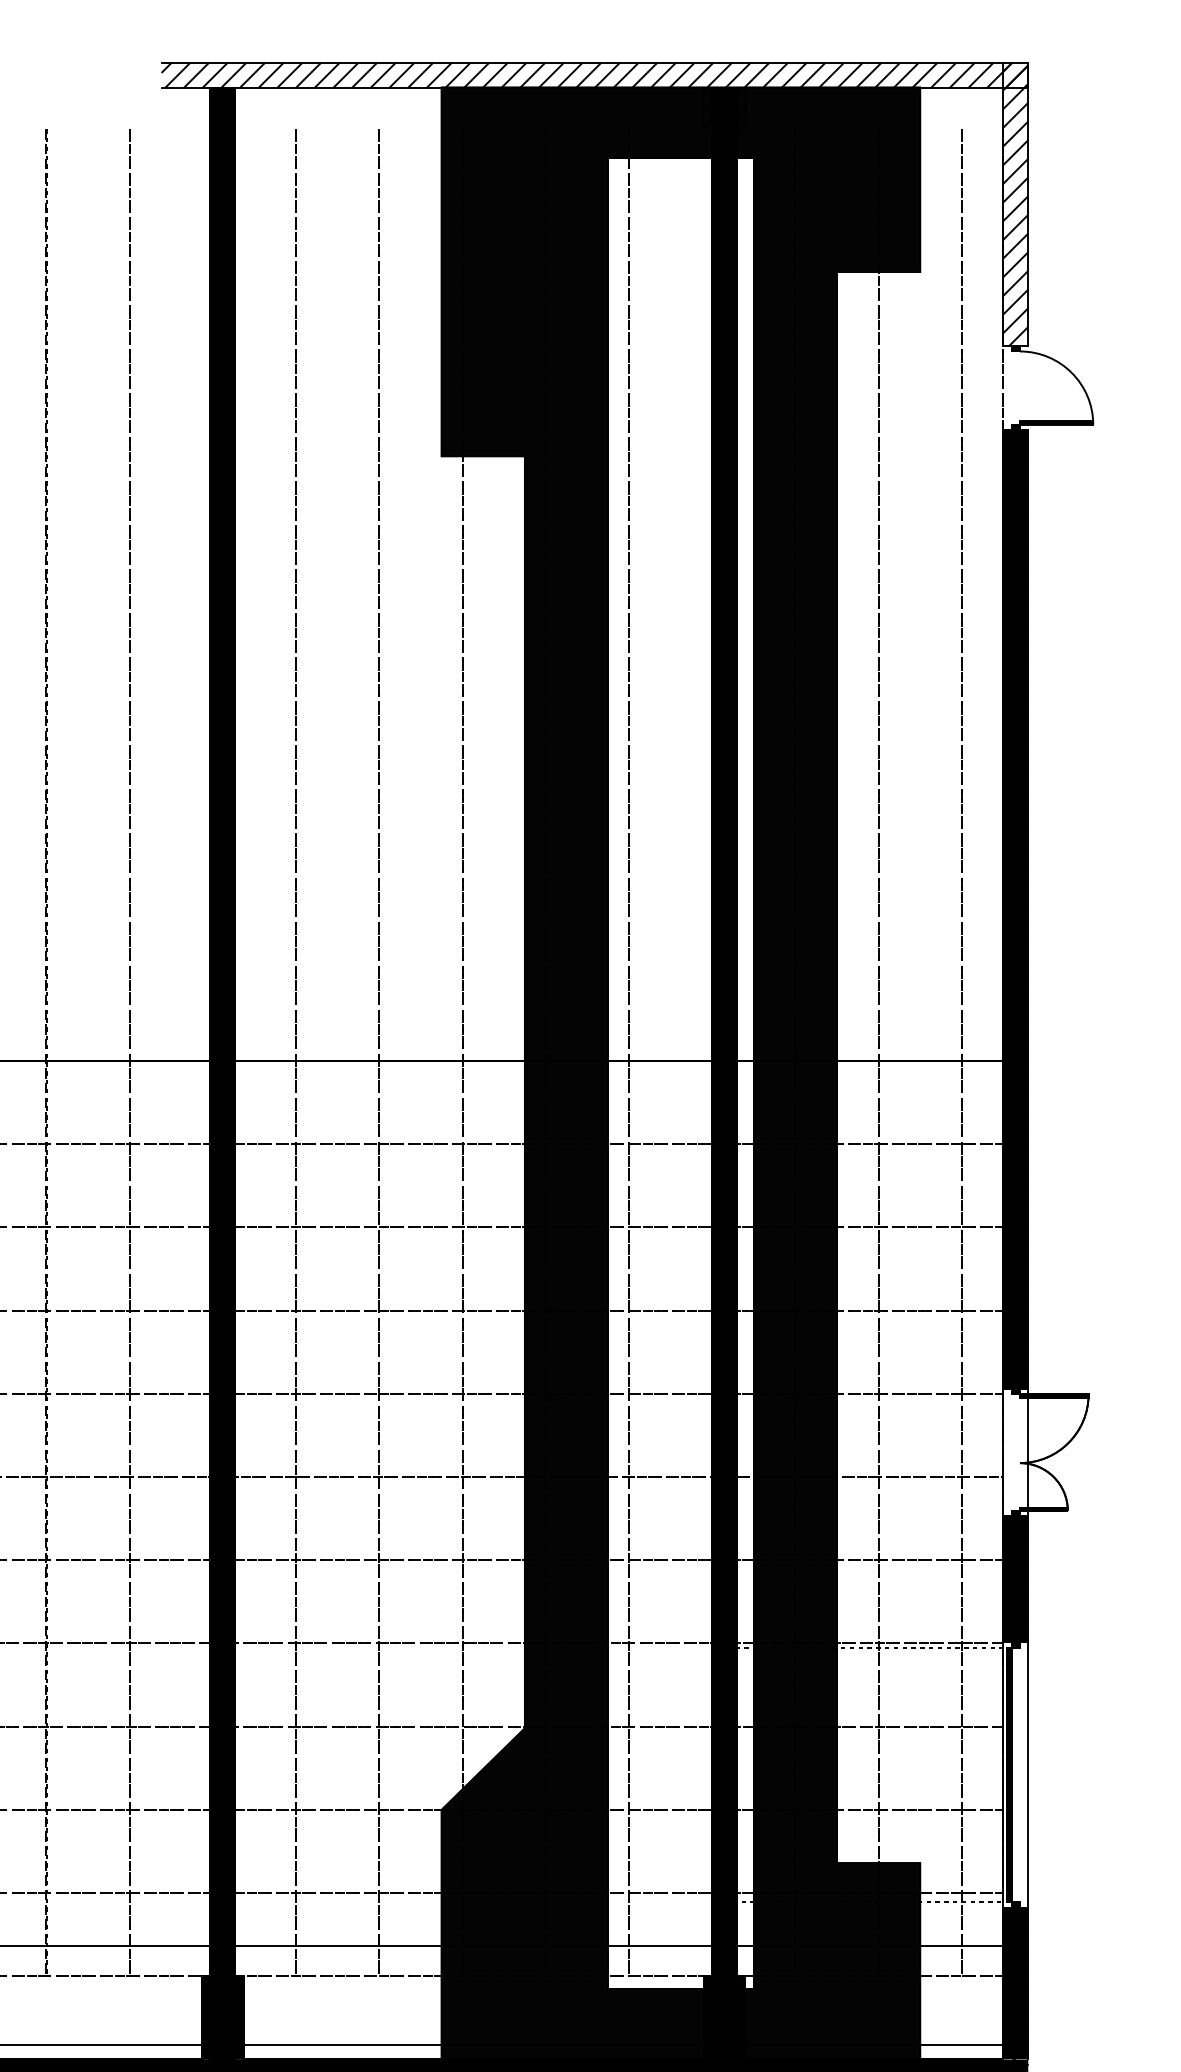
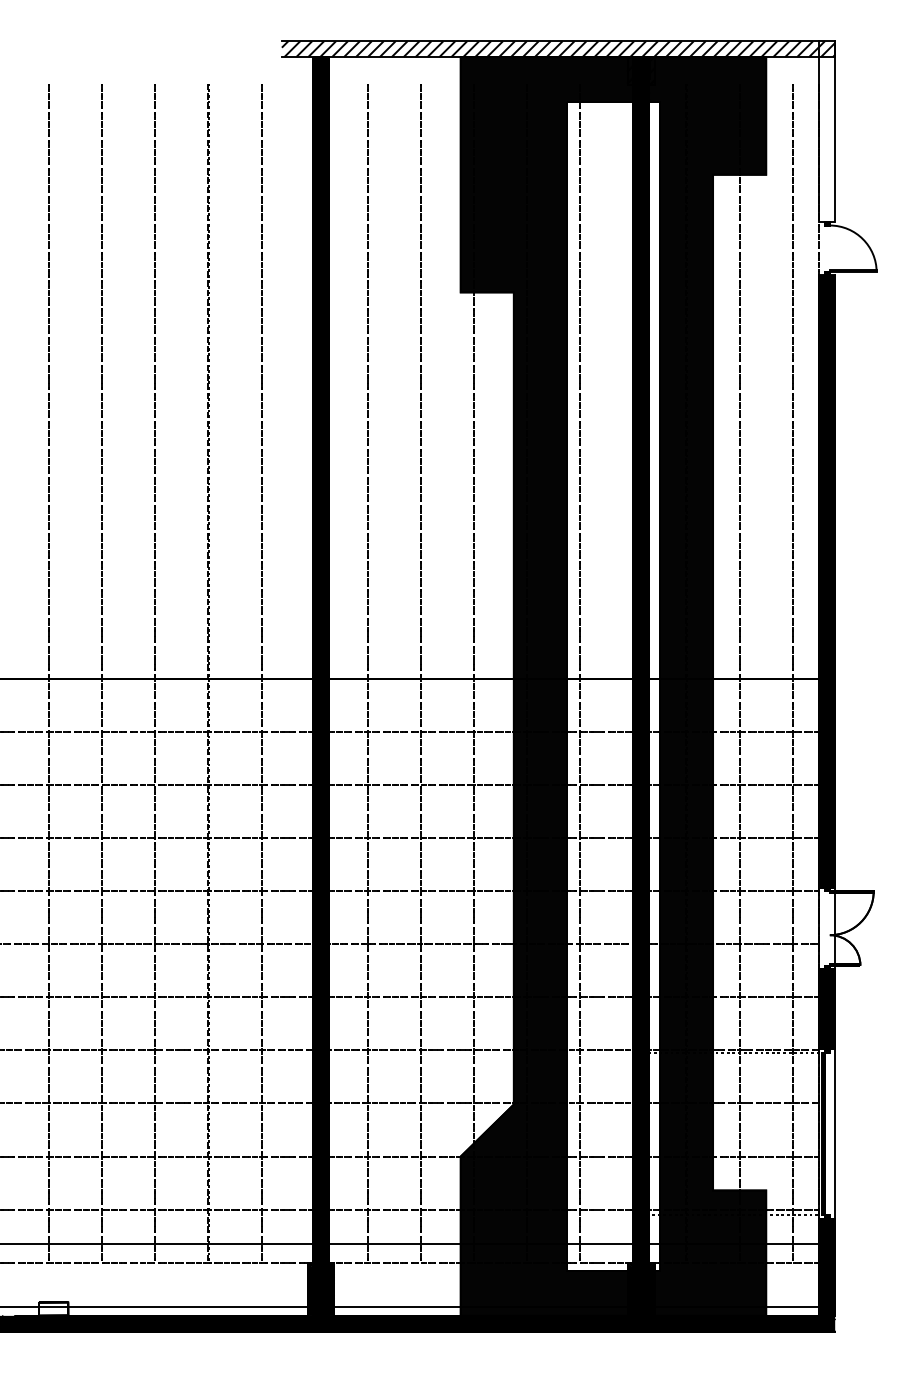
hatch: (1016, 204) -> (827, 131), removed

